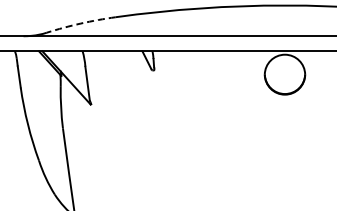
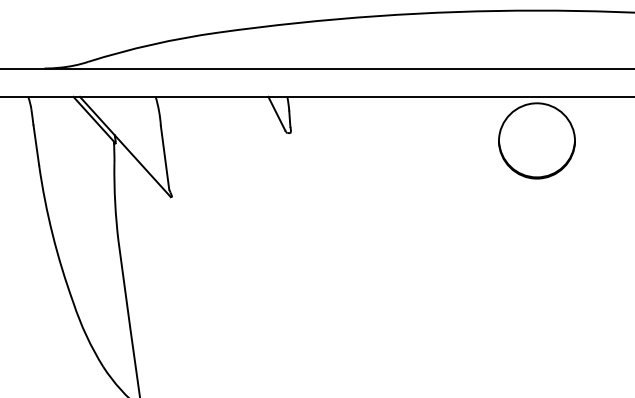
arc: (80, 23) -> (151, 44), dashed -> solid

